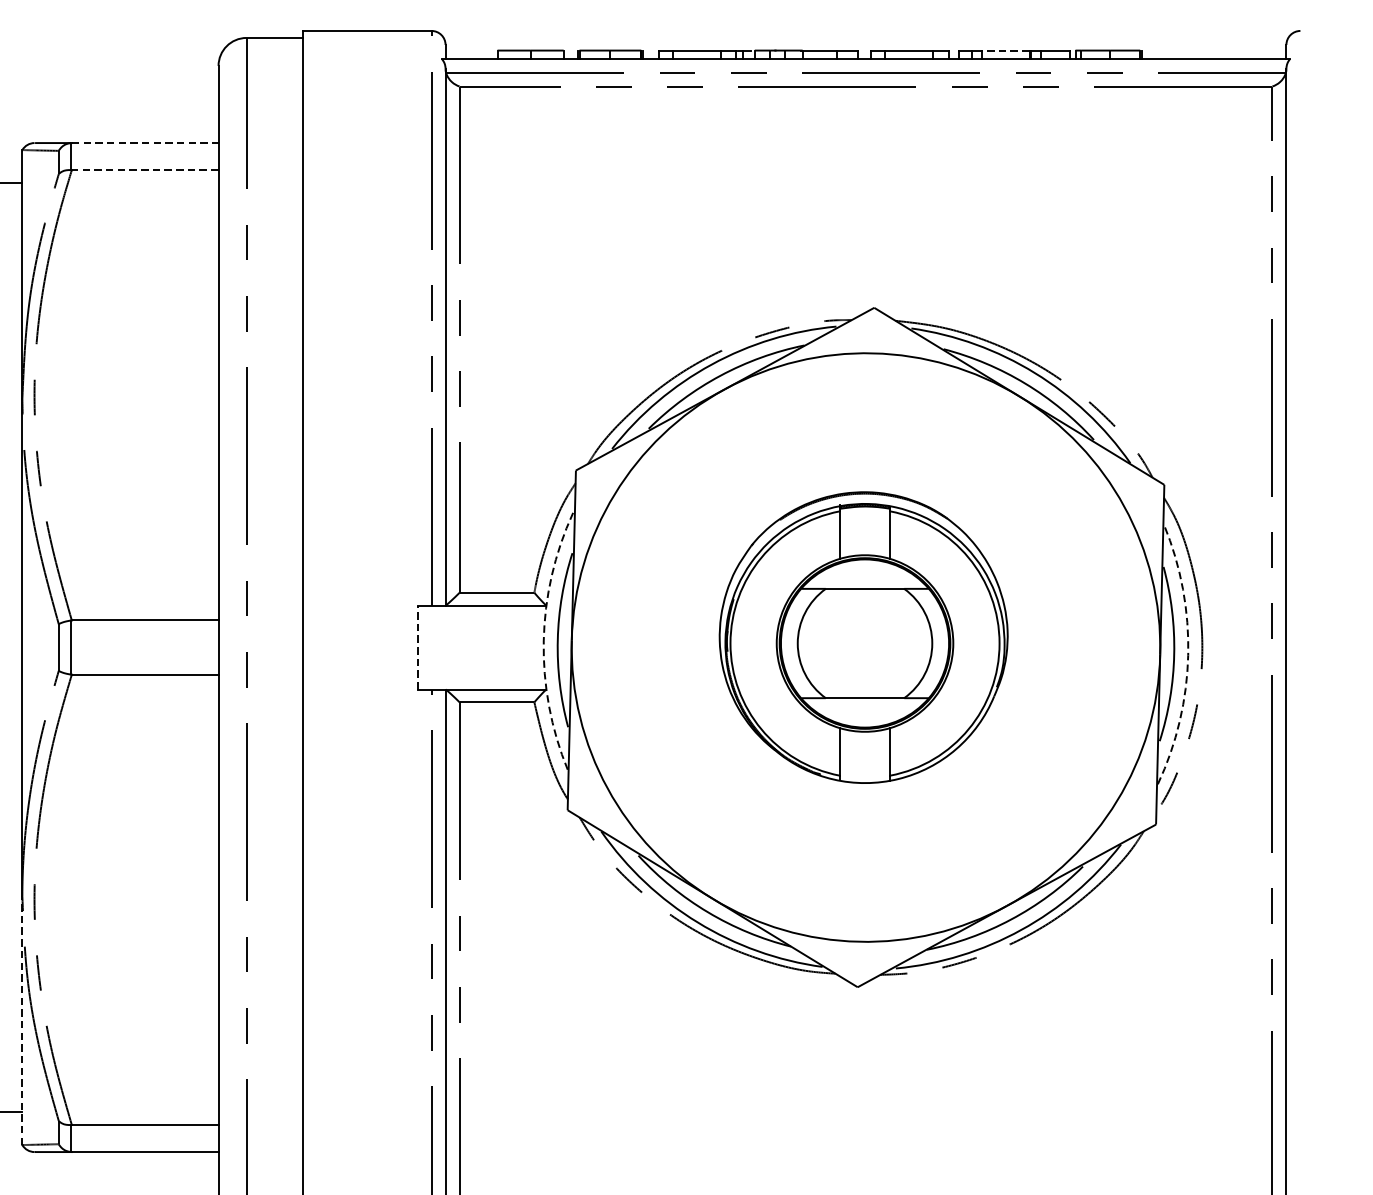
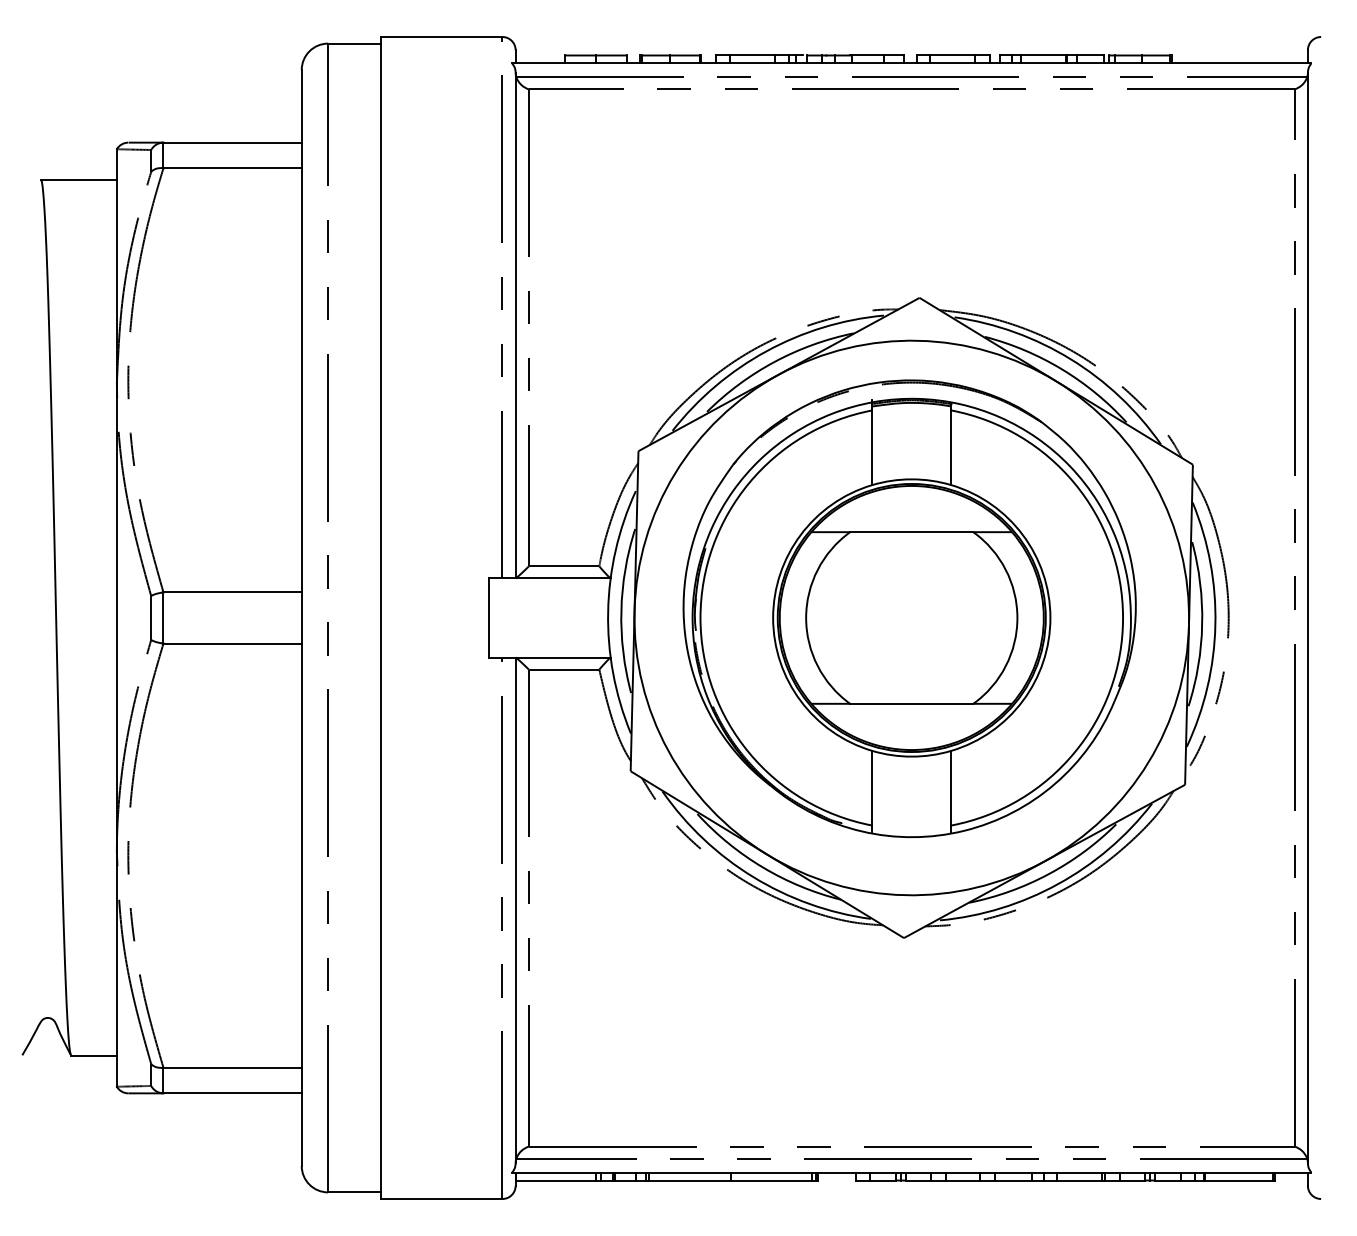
line: (1005, 50) -> (1043, 55), dashed -> solid
line: (146, 142) -> (233, 142), dashed -> solid
line: (145, 170) -> (232, 168), dashed -> solid
part: (863, 637) -> (909, 608), size x1.67
arc: (544, 640) -> (608, 611), dashed -> solid
line: (417, 648) -> (489, 618), dashed -> solid
arc: (1188, 655) -> (1215, 625), dashed -> solid
line: (21, 1020) -> (116, 969), dashed -> solid

